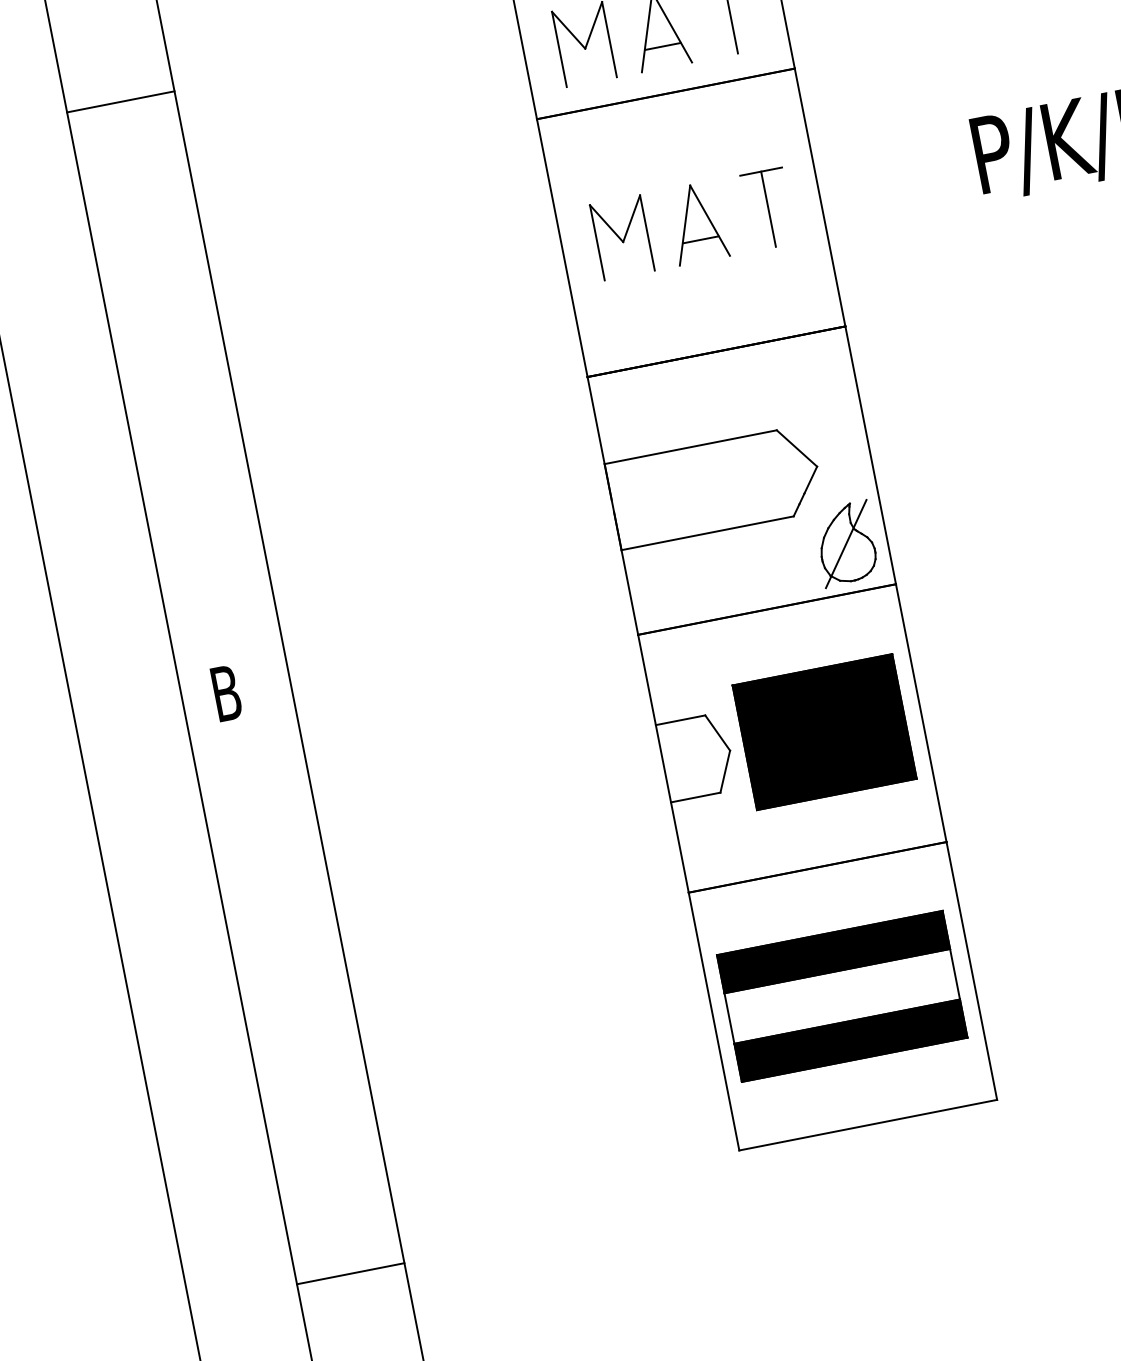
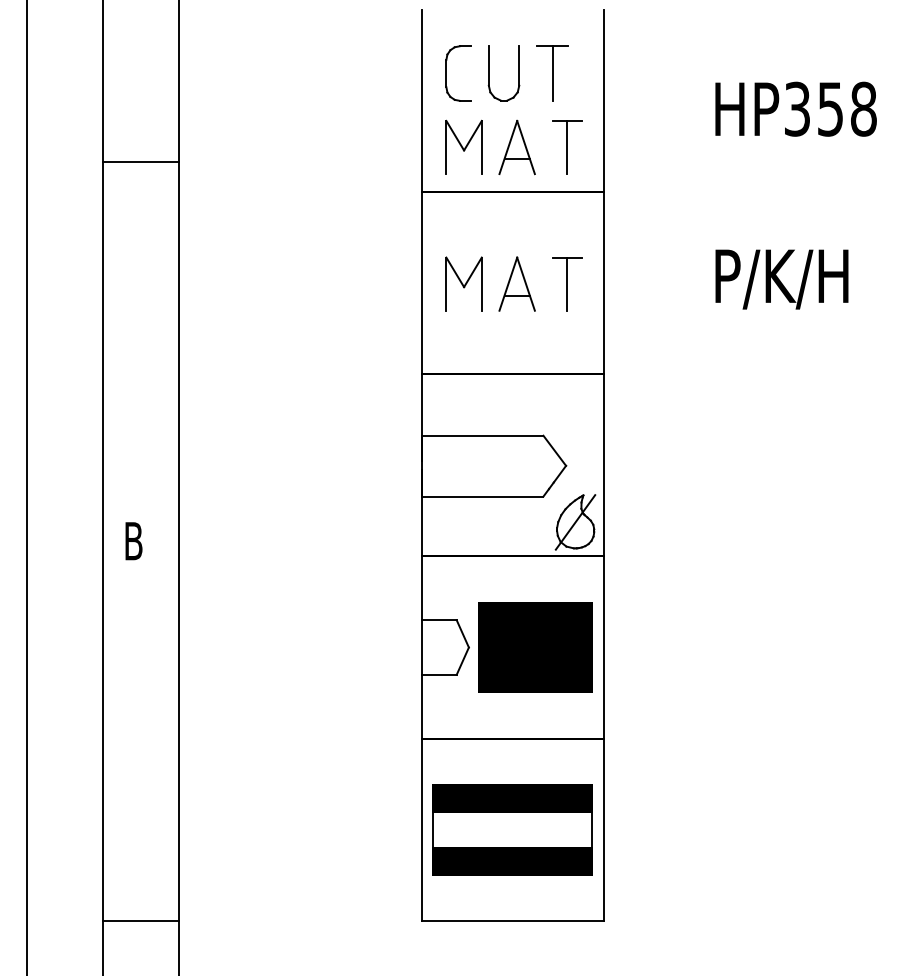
line: (120, 101) -> (140, 161), moved
line: (350, 1273) -> (140, 920), moved

